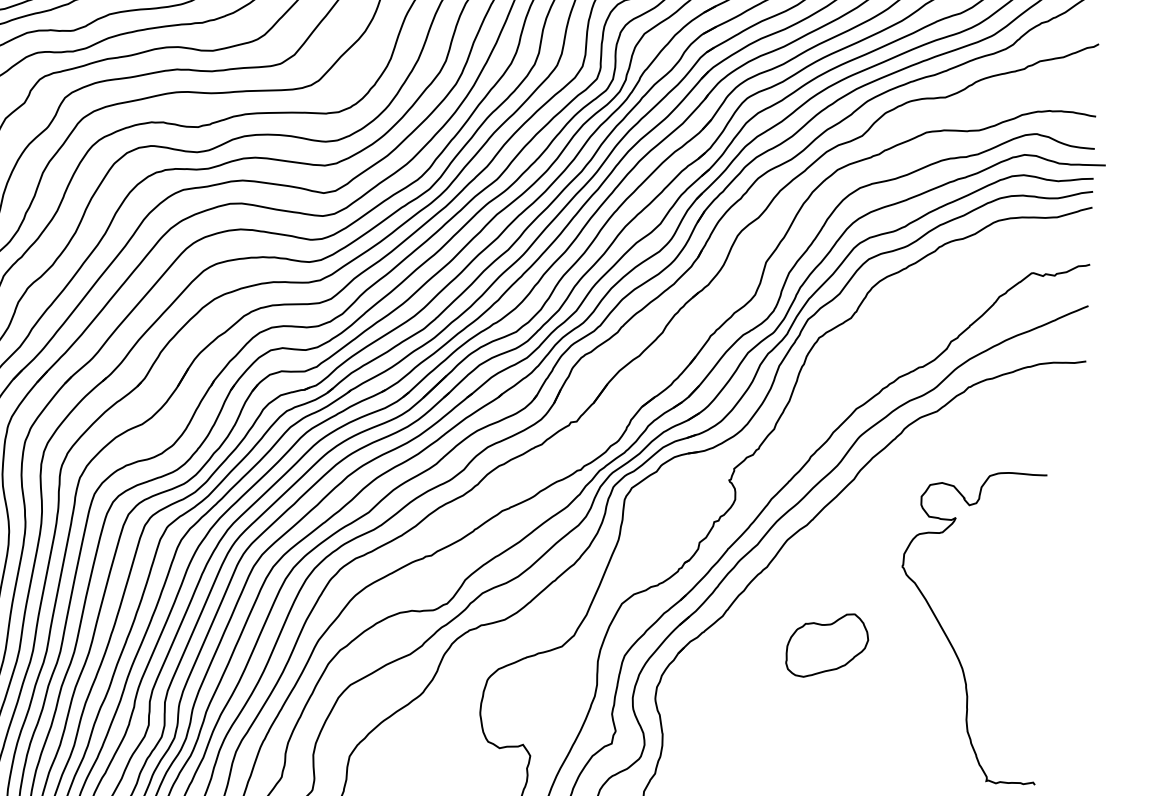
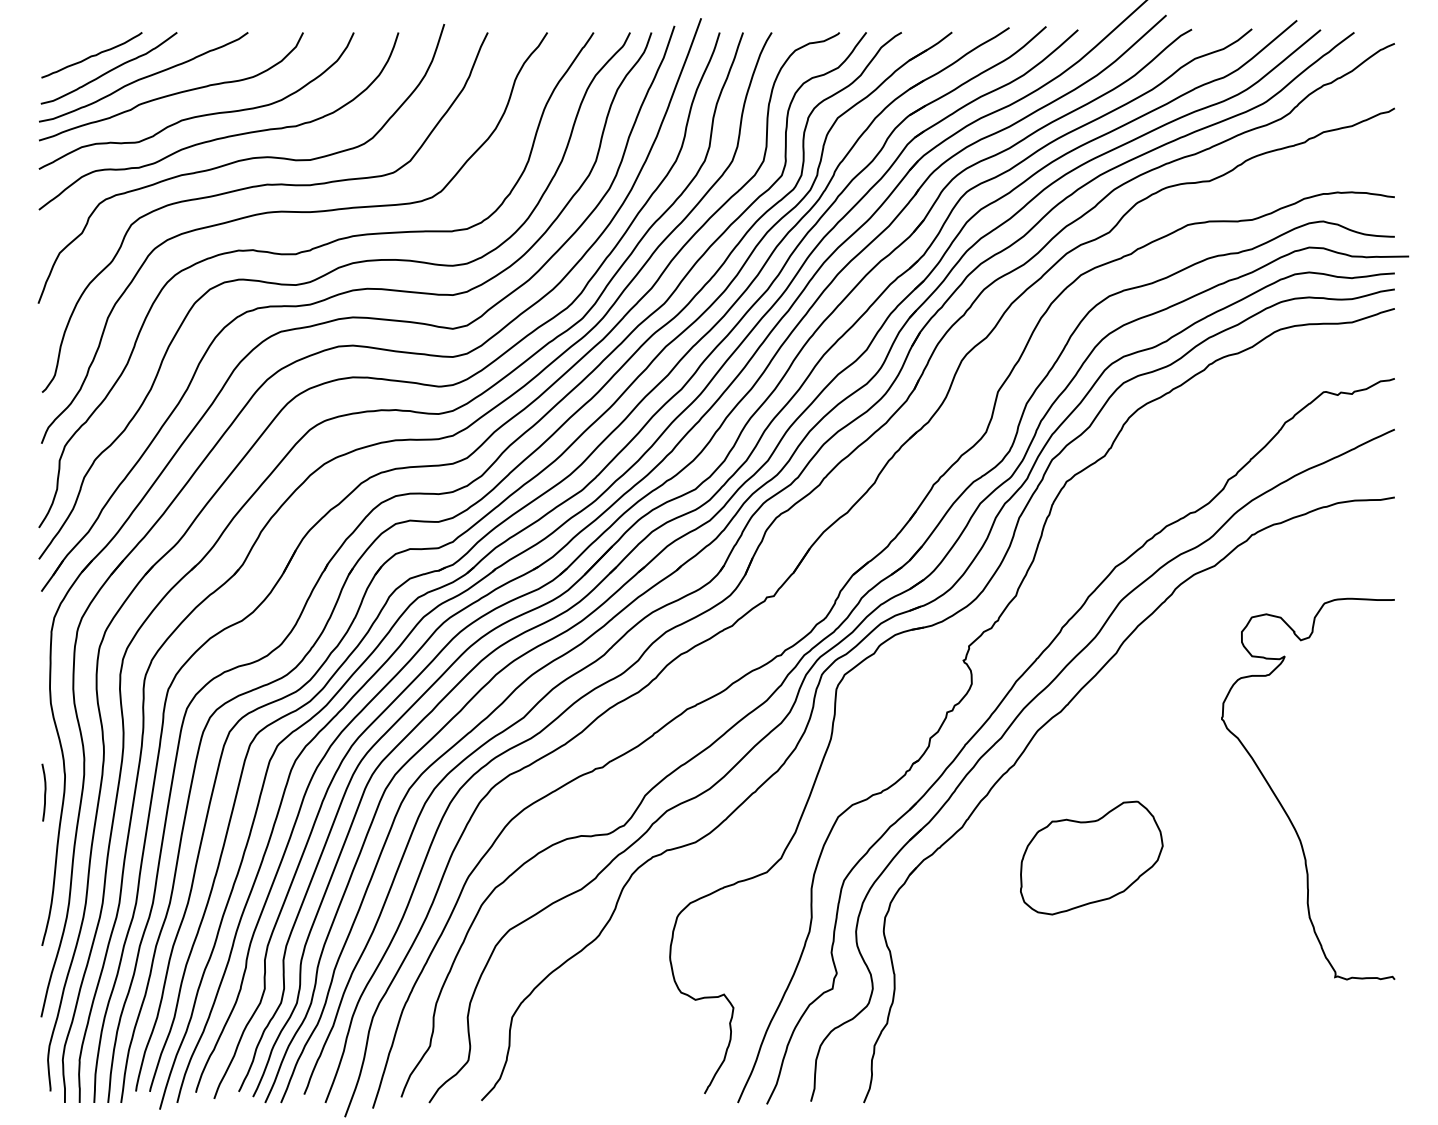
curve: (949, 640) -> (1283, 806), moved
part: (827, 645) -> (1091, 857), size x1.43

